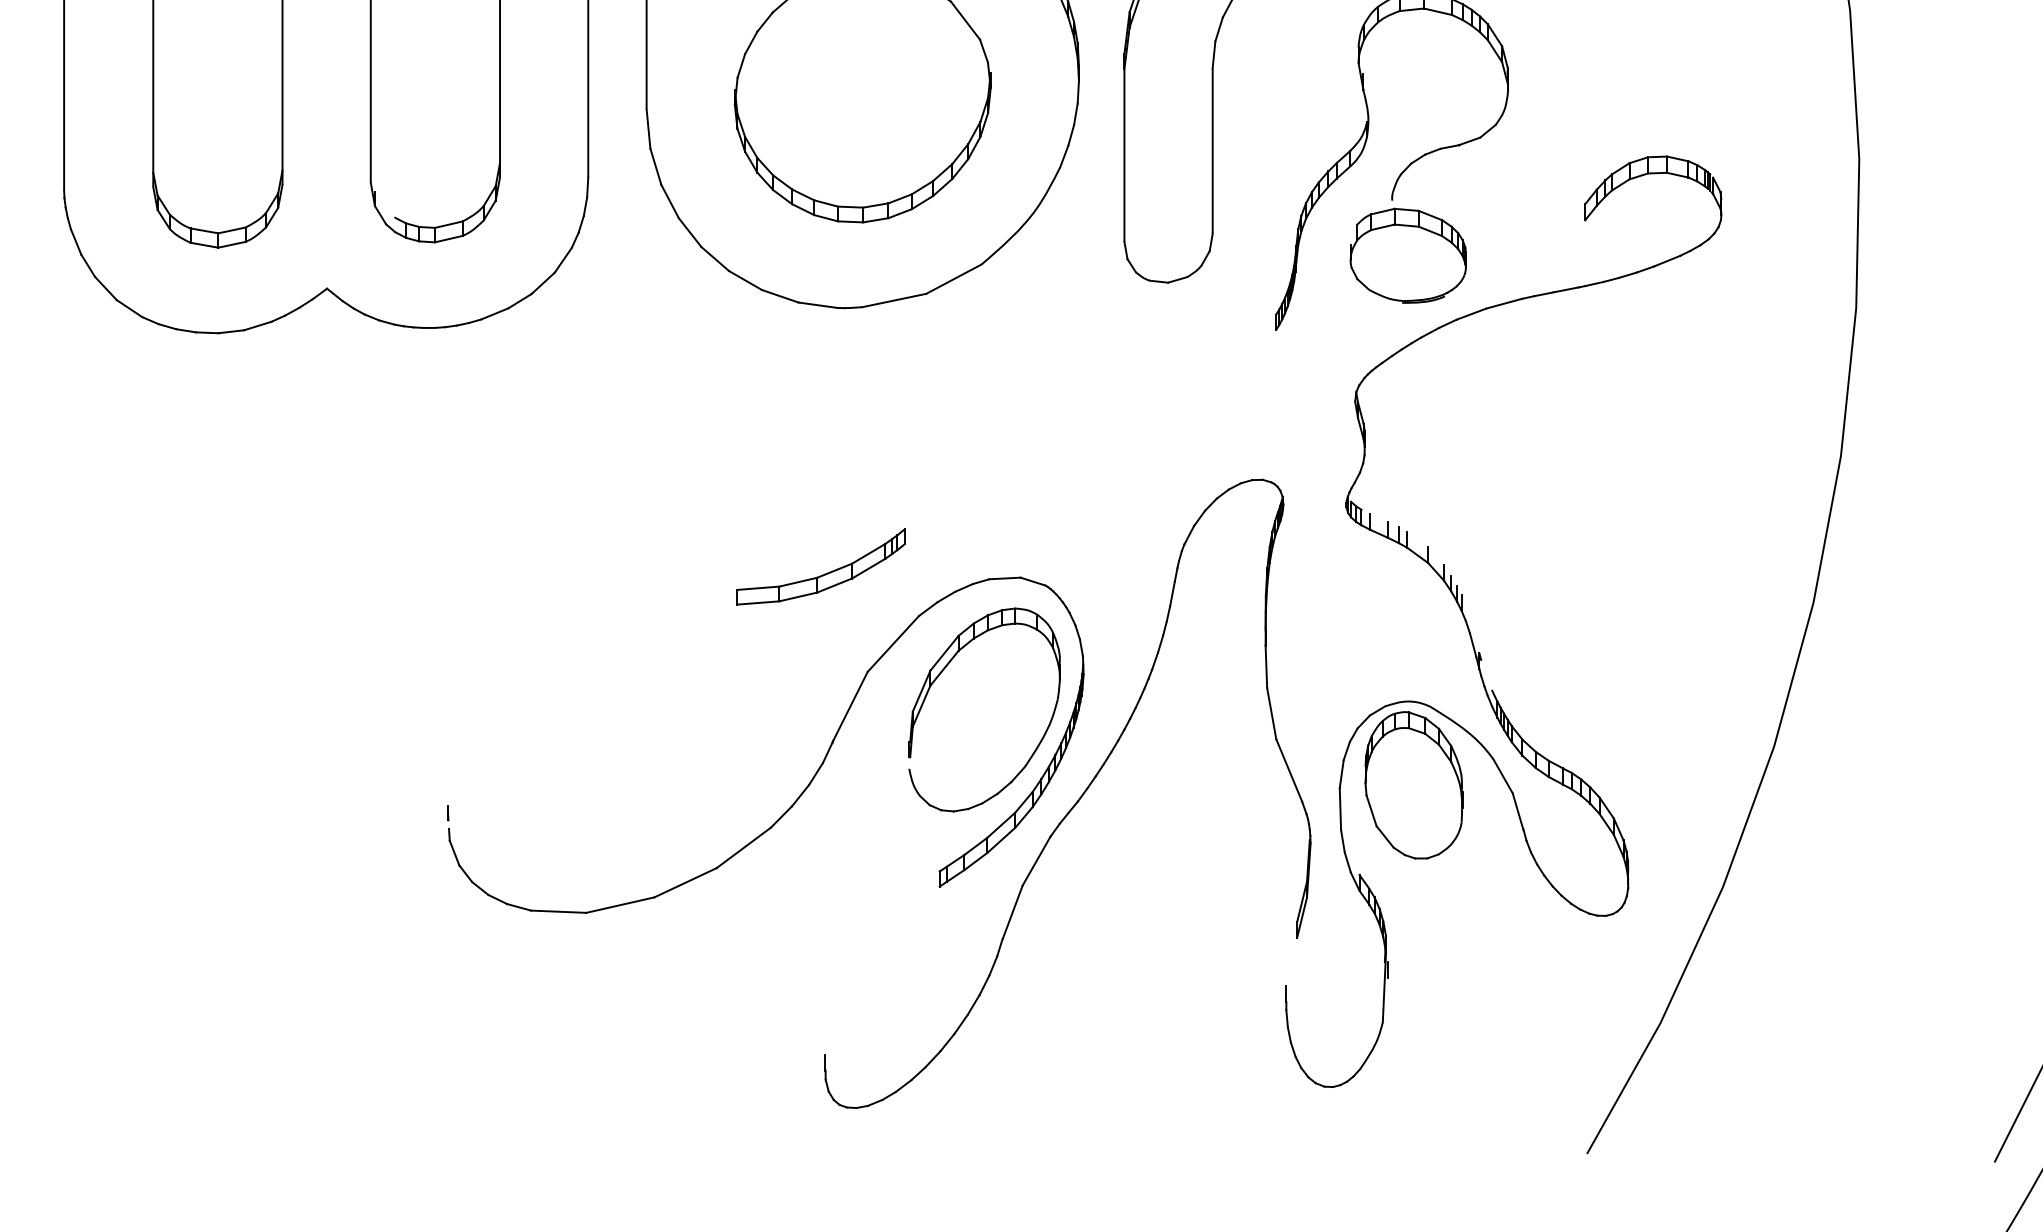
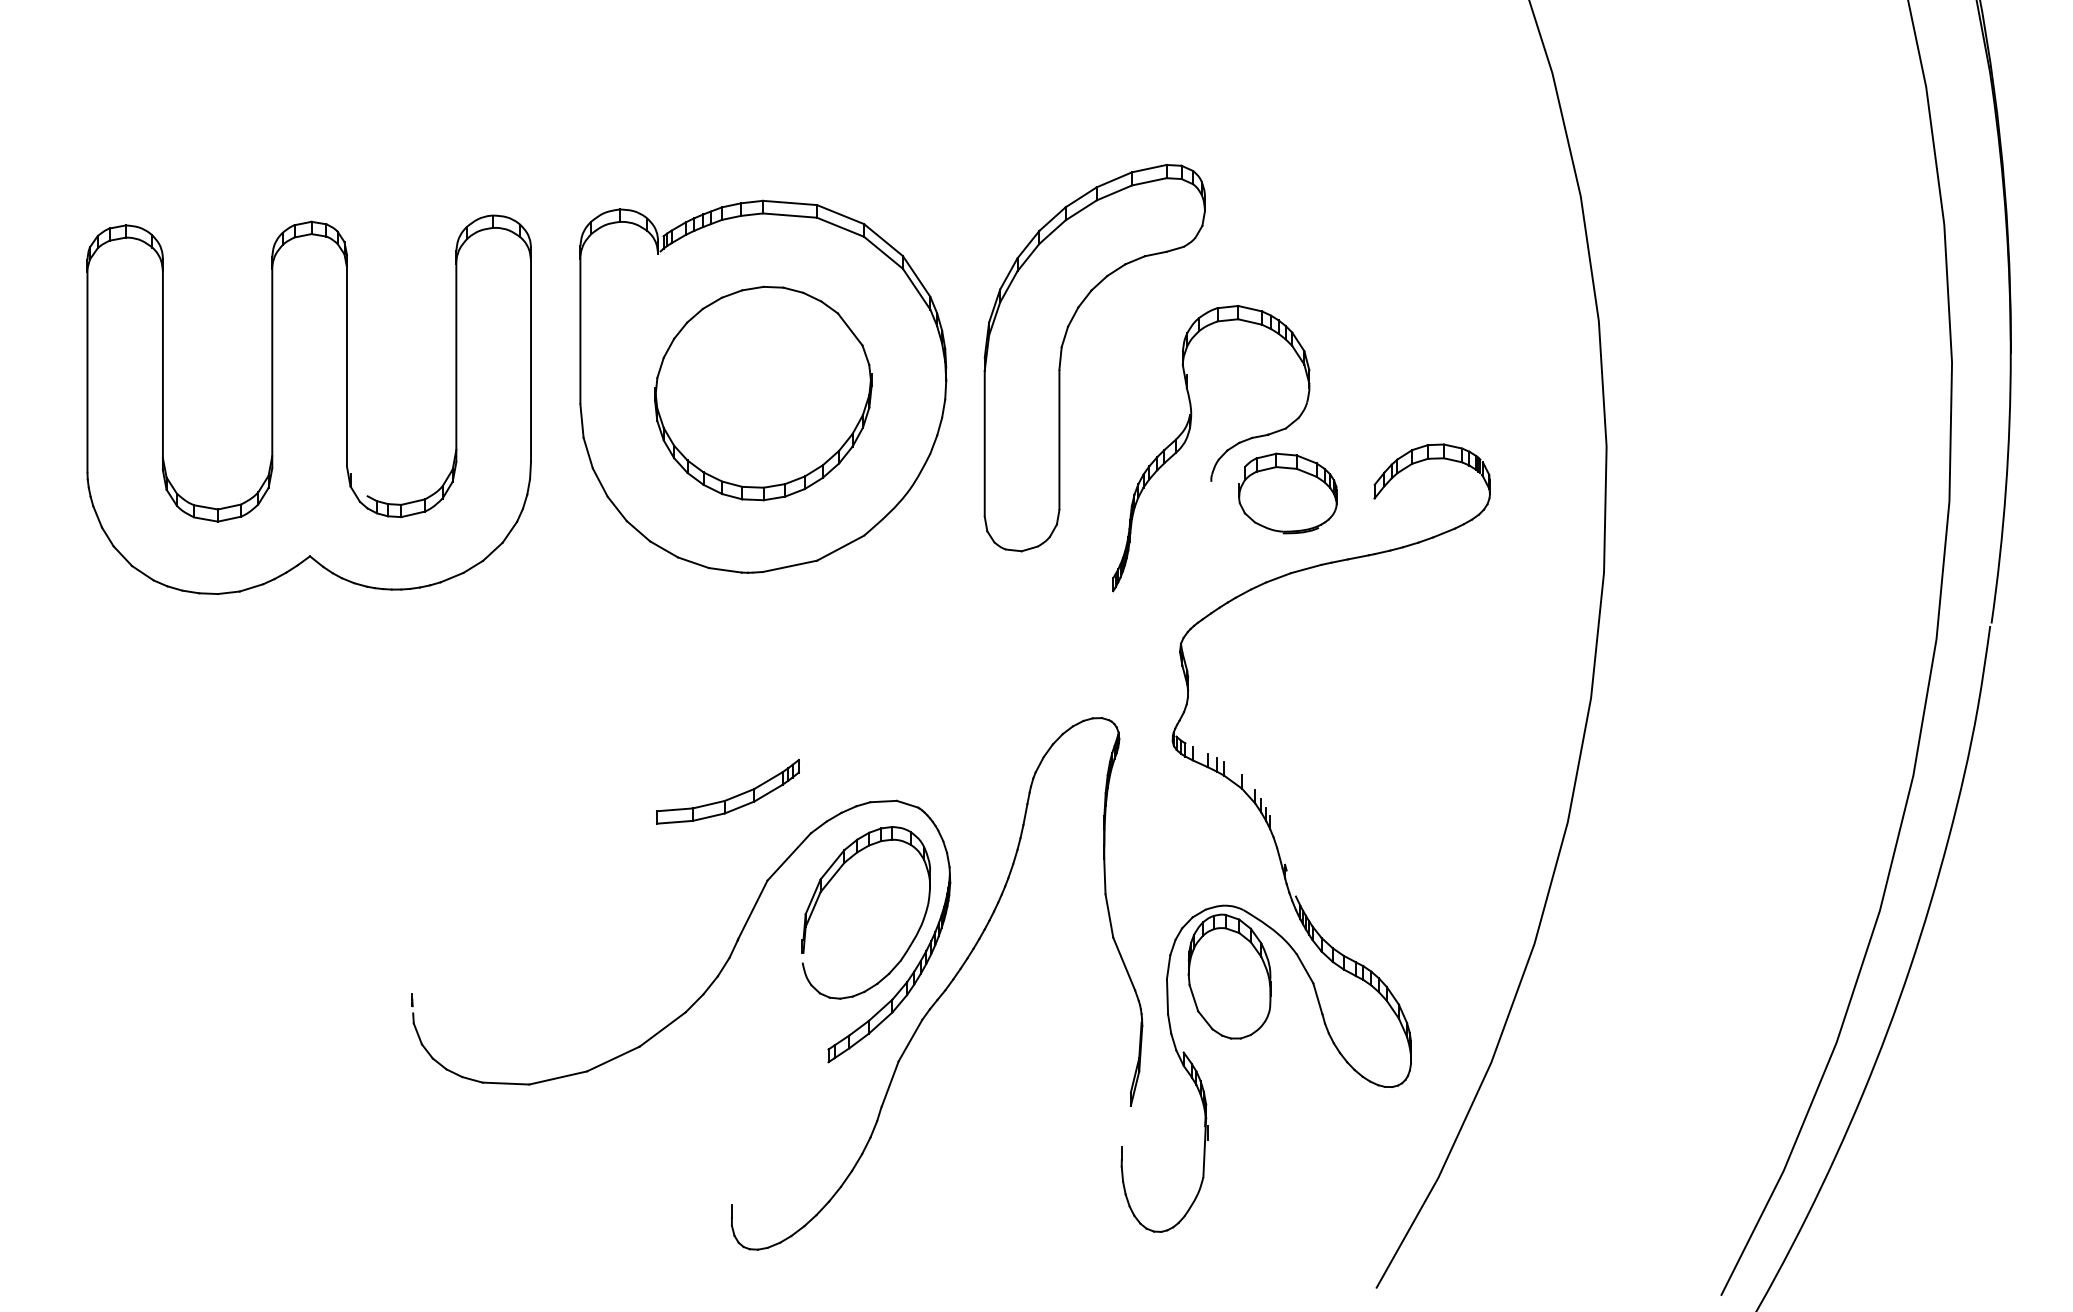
part: (1407, 255) -> (1287, 493), moved

